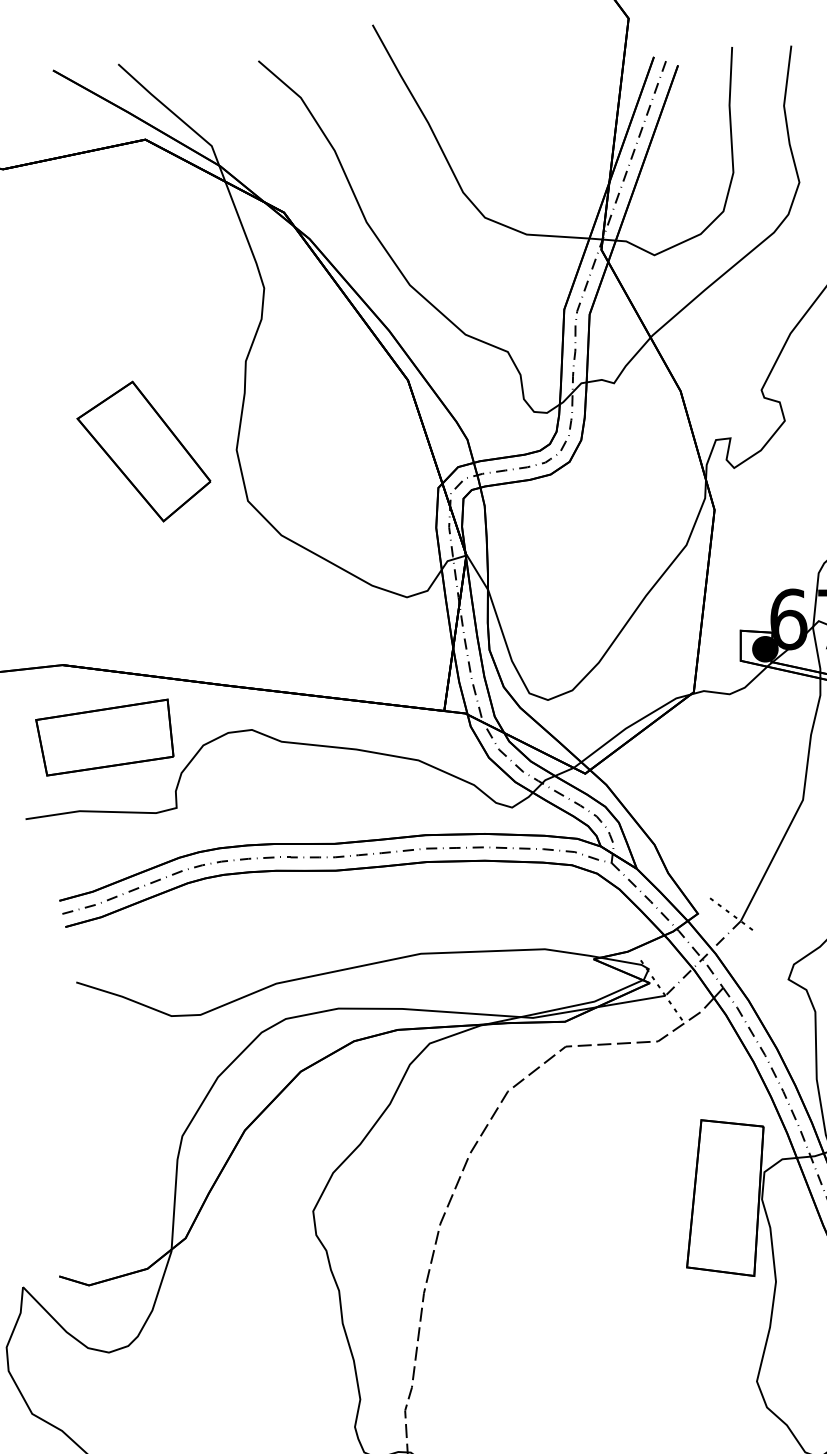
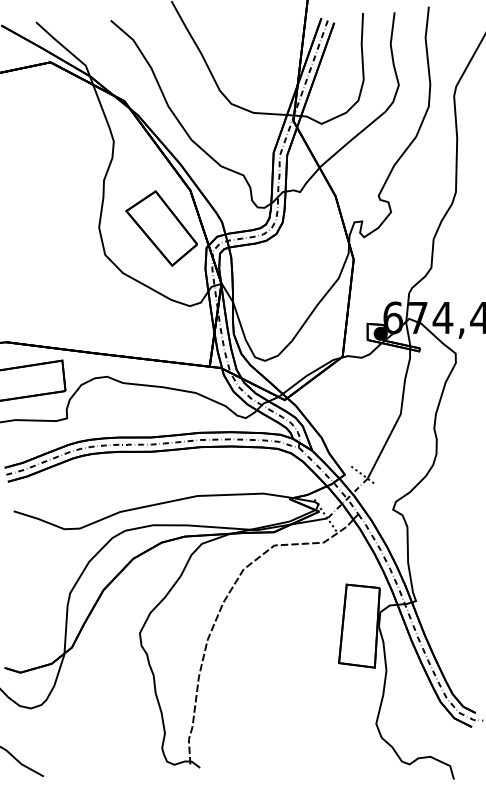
part: (143, 451) -> (161, 228), moved

